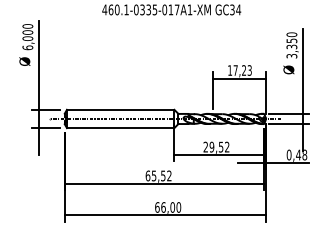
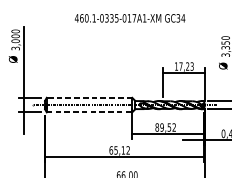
text: (27, 47) -> (15, 48), 6,000 -> 3,000
line: (120, 109) -> (89, 97), solid -> dashed
line: (120, 128) -> (89, 112), solid -> dashed
text: (205, 147) -> (156, 127), 29,52 -> 89,52
text: (163, 175) -> (123, 150), 65,52 -> 65,12

